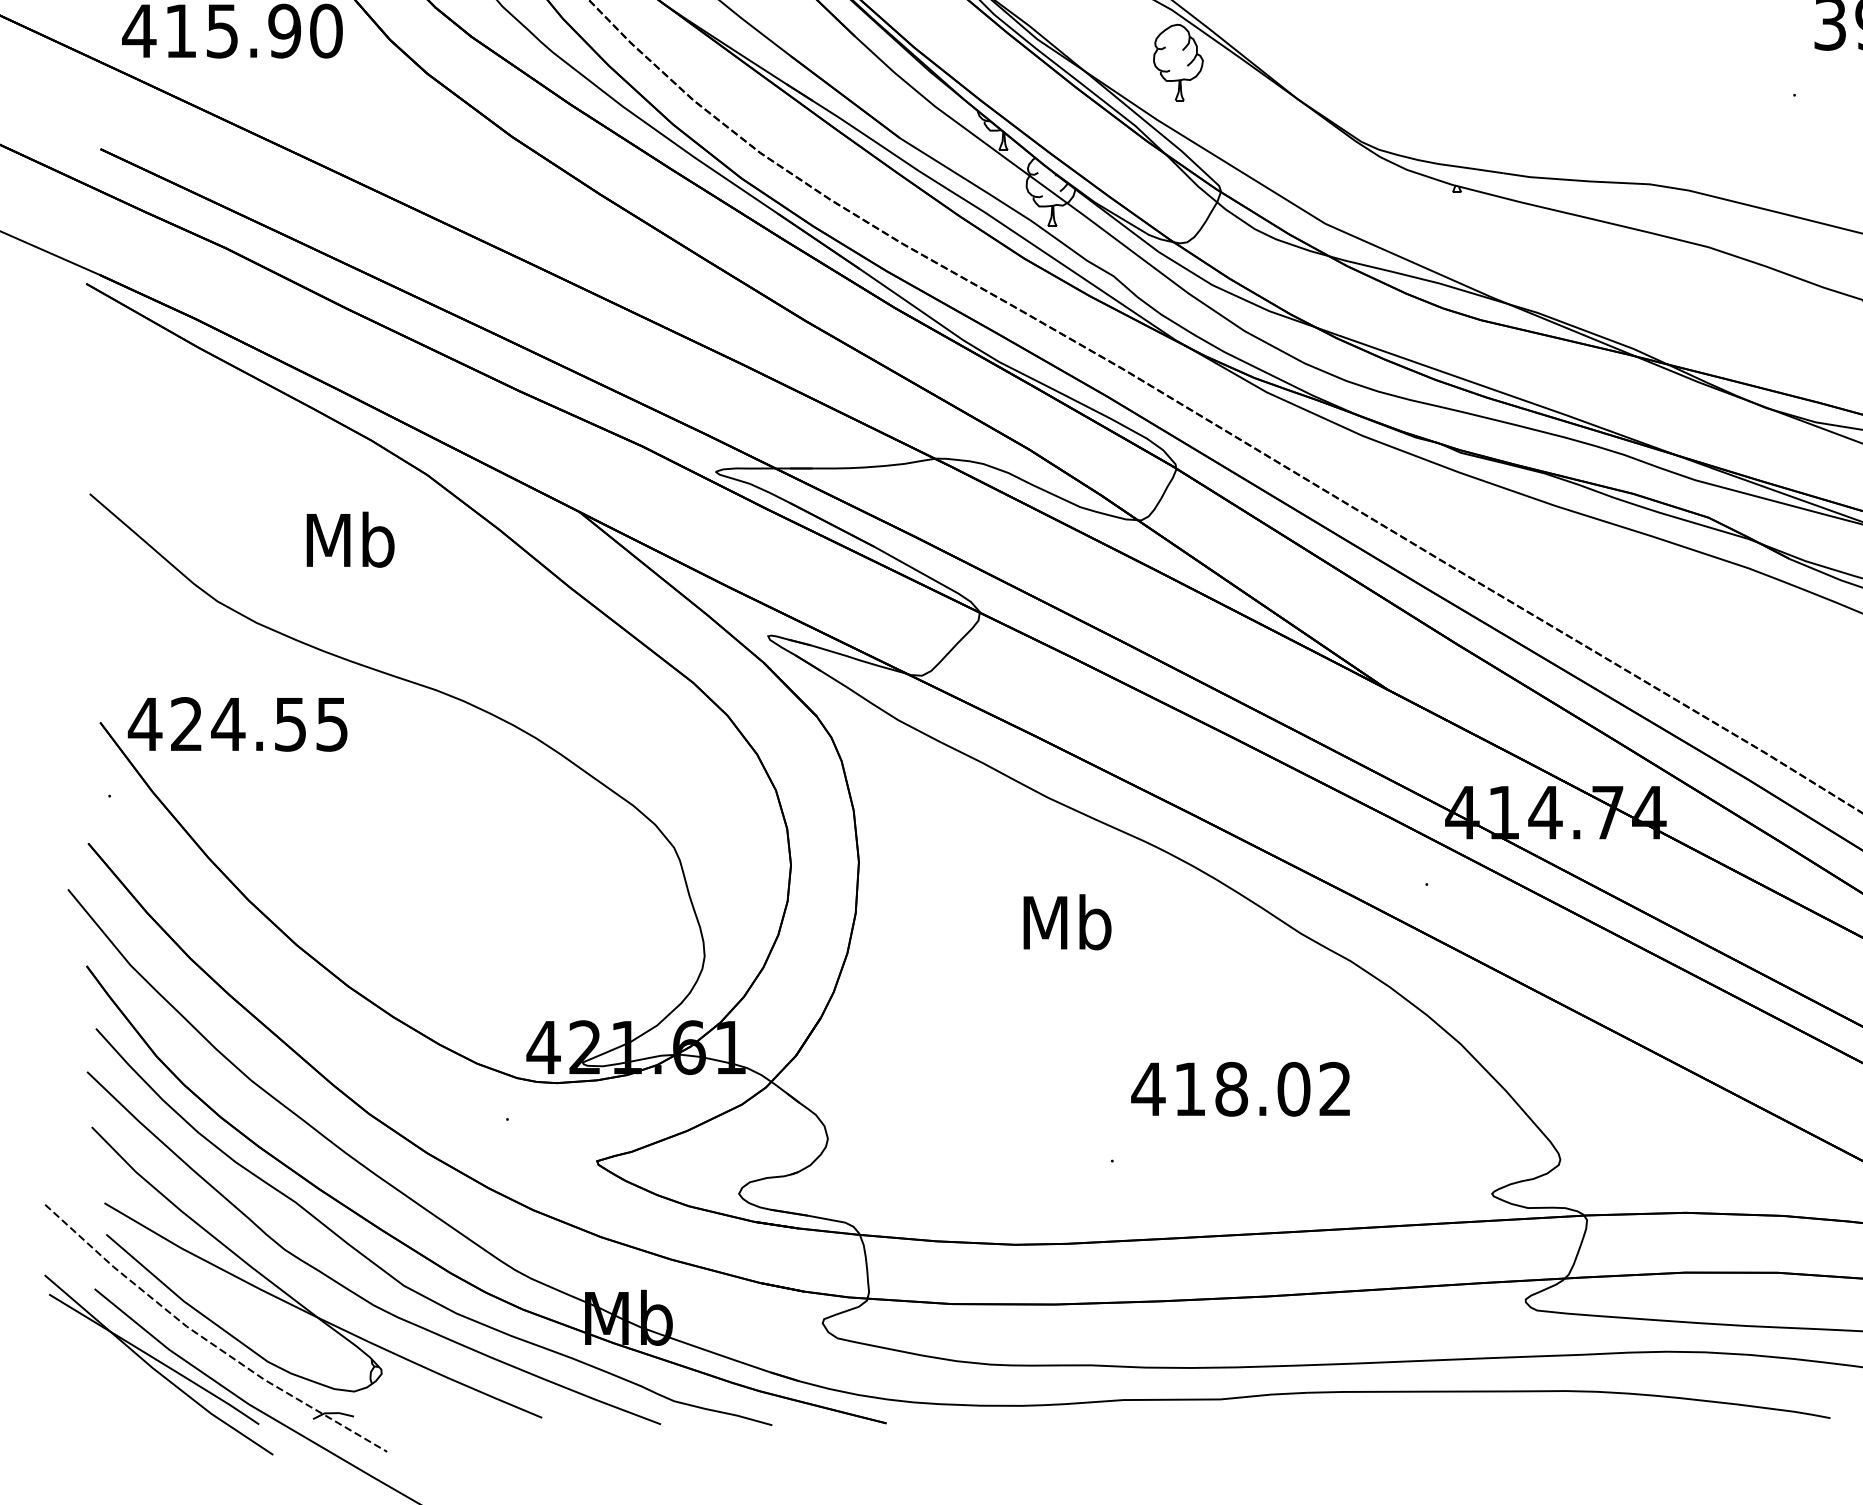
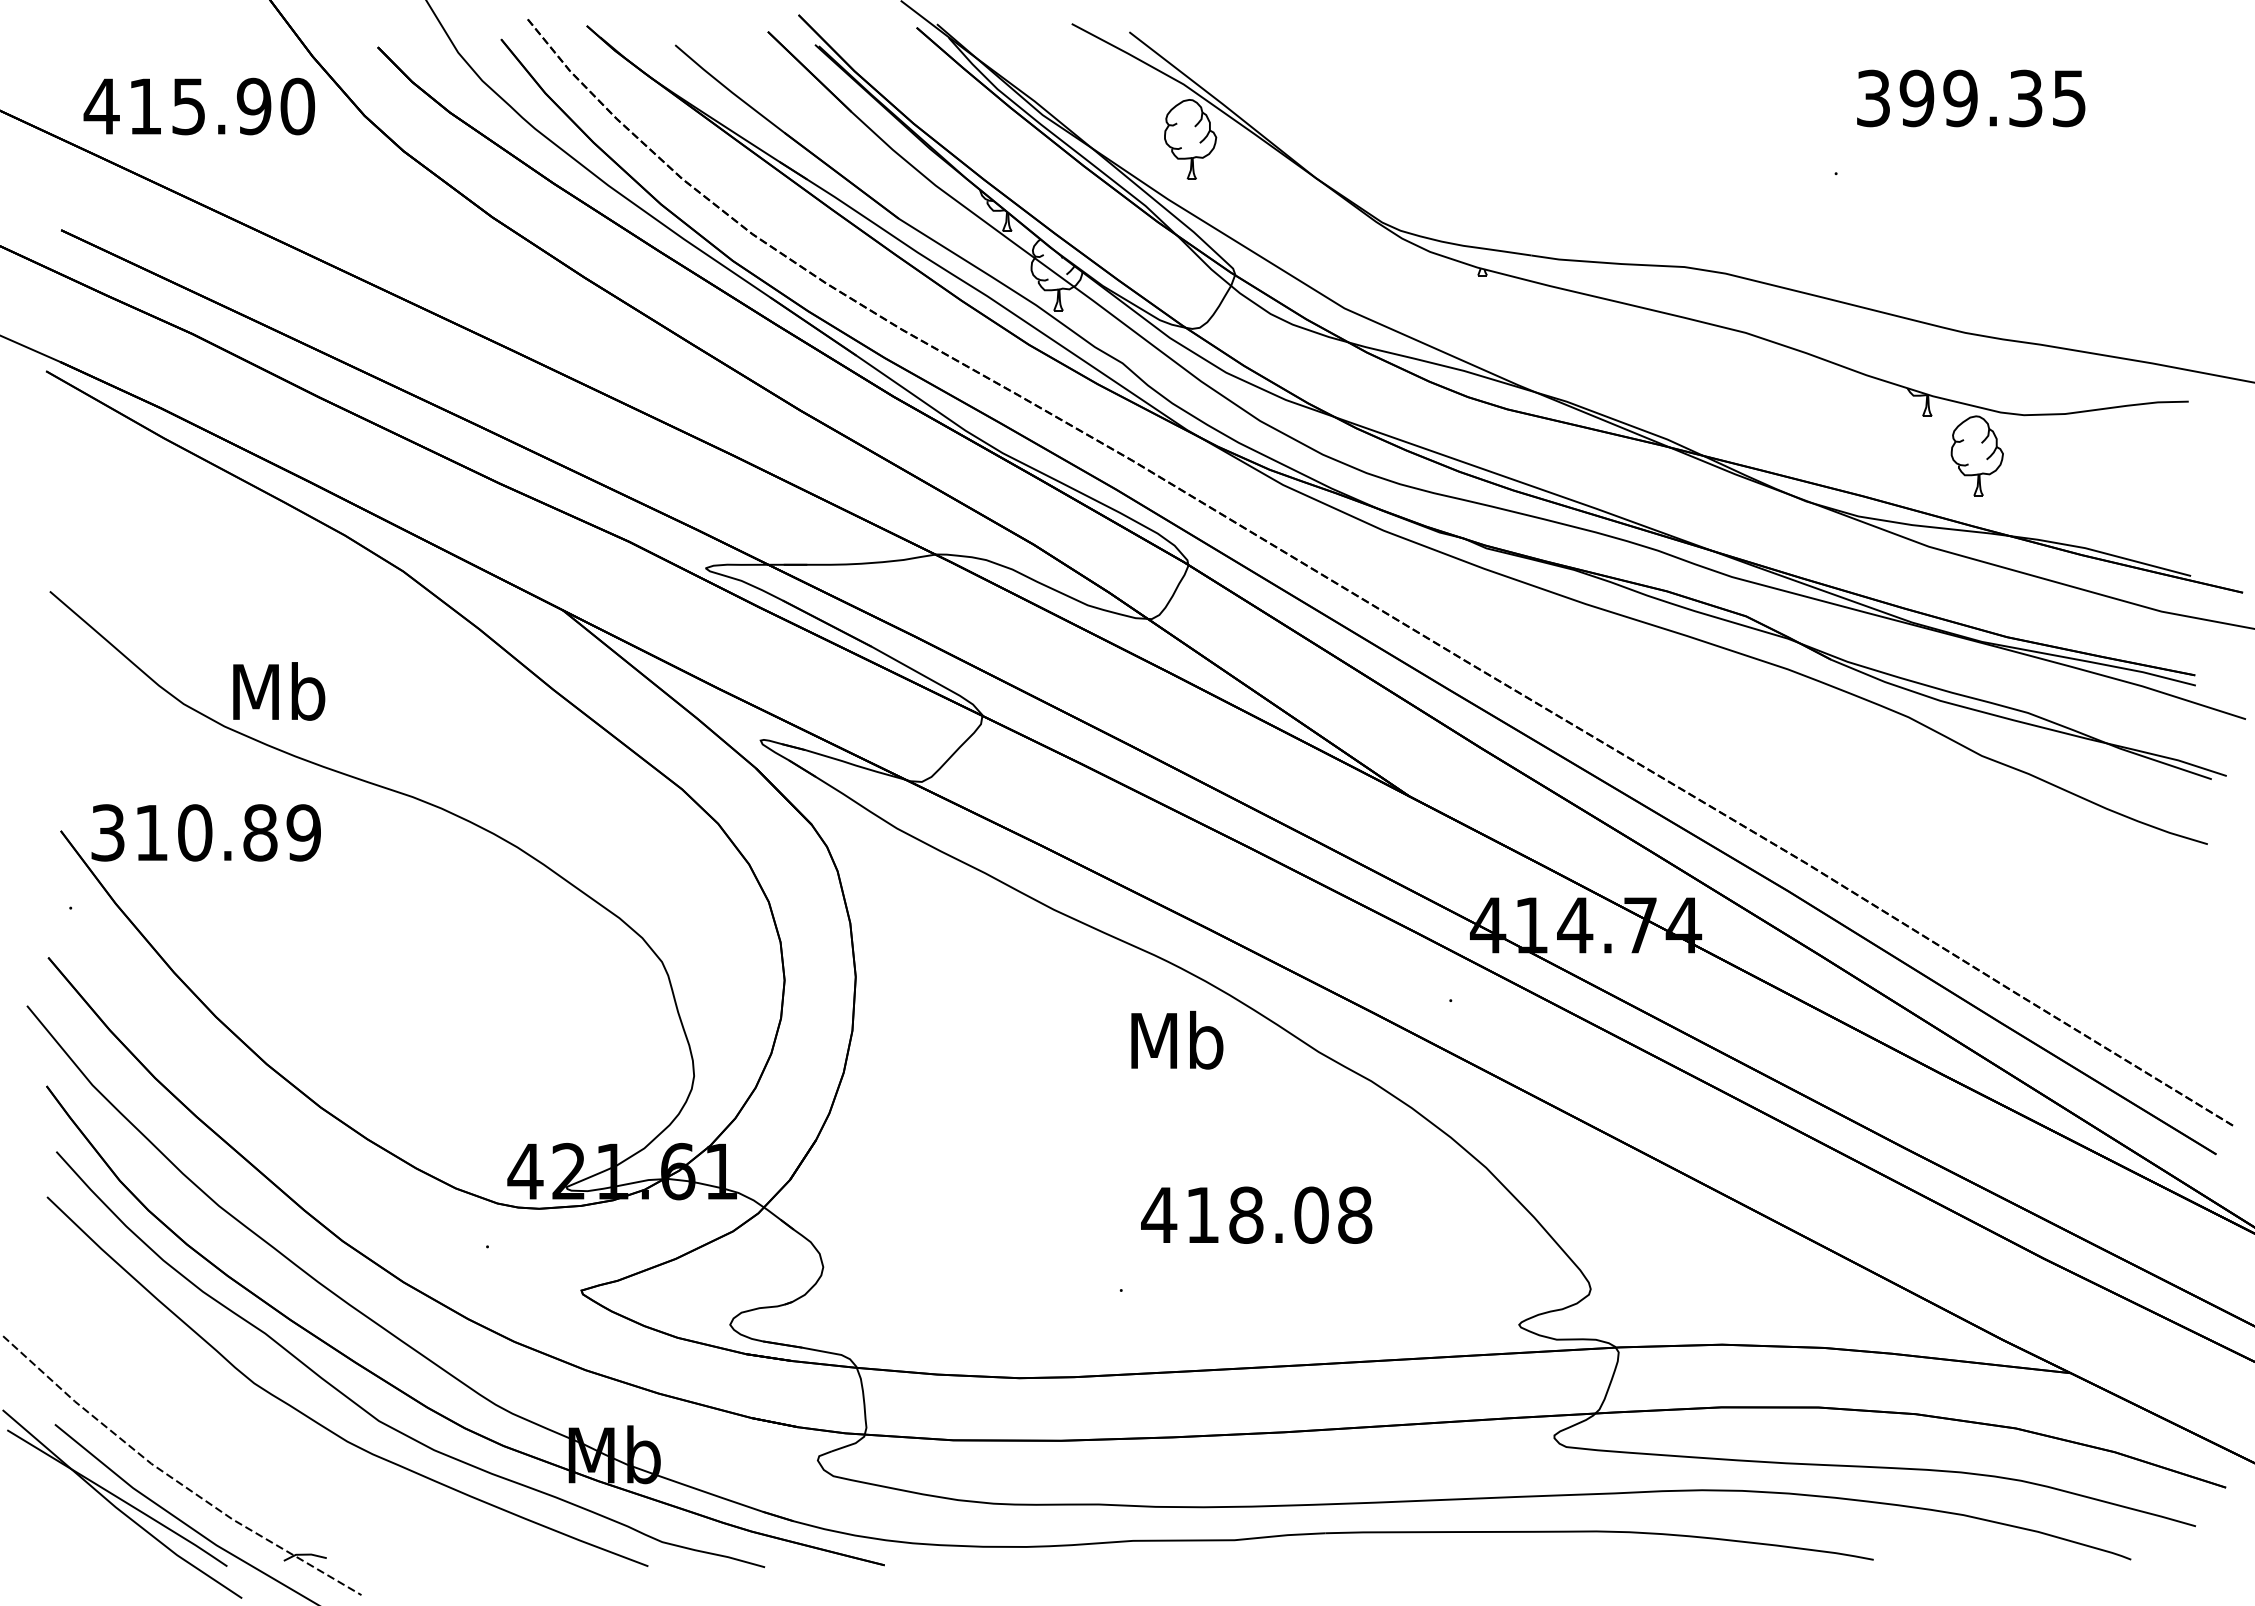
text: (350, 539) -> (279, 691), moved
text: (237, 723) -> (204, 832), 424.55 -> 310.89
text: (1067, 921) -> (1177, 1039), moved
text: (1335, 1088) -> (1355, 1214), 418.02 -> 418.08
part: (294, 1298) -> (264, 1434), removed

